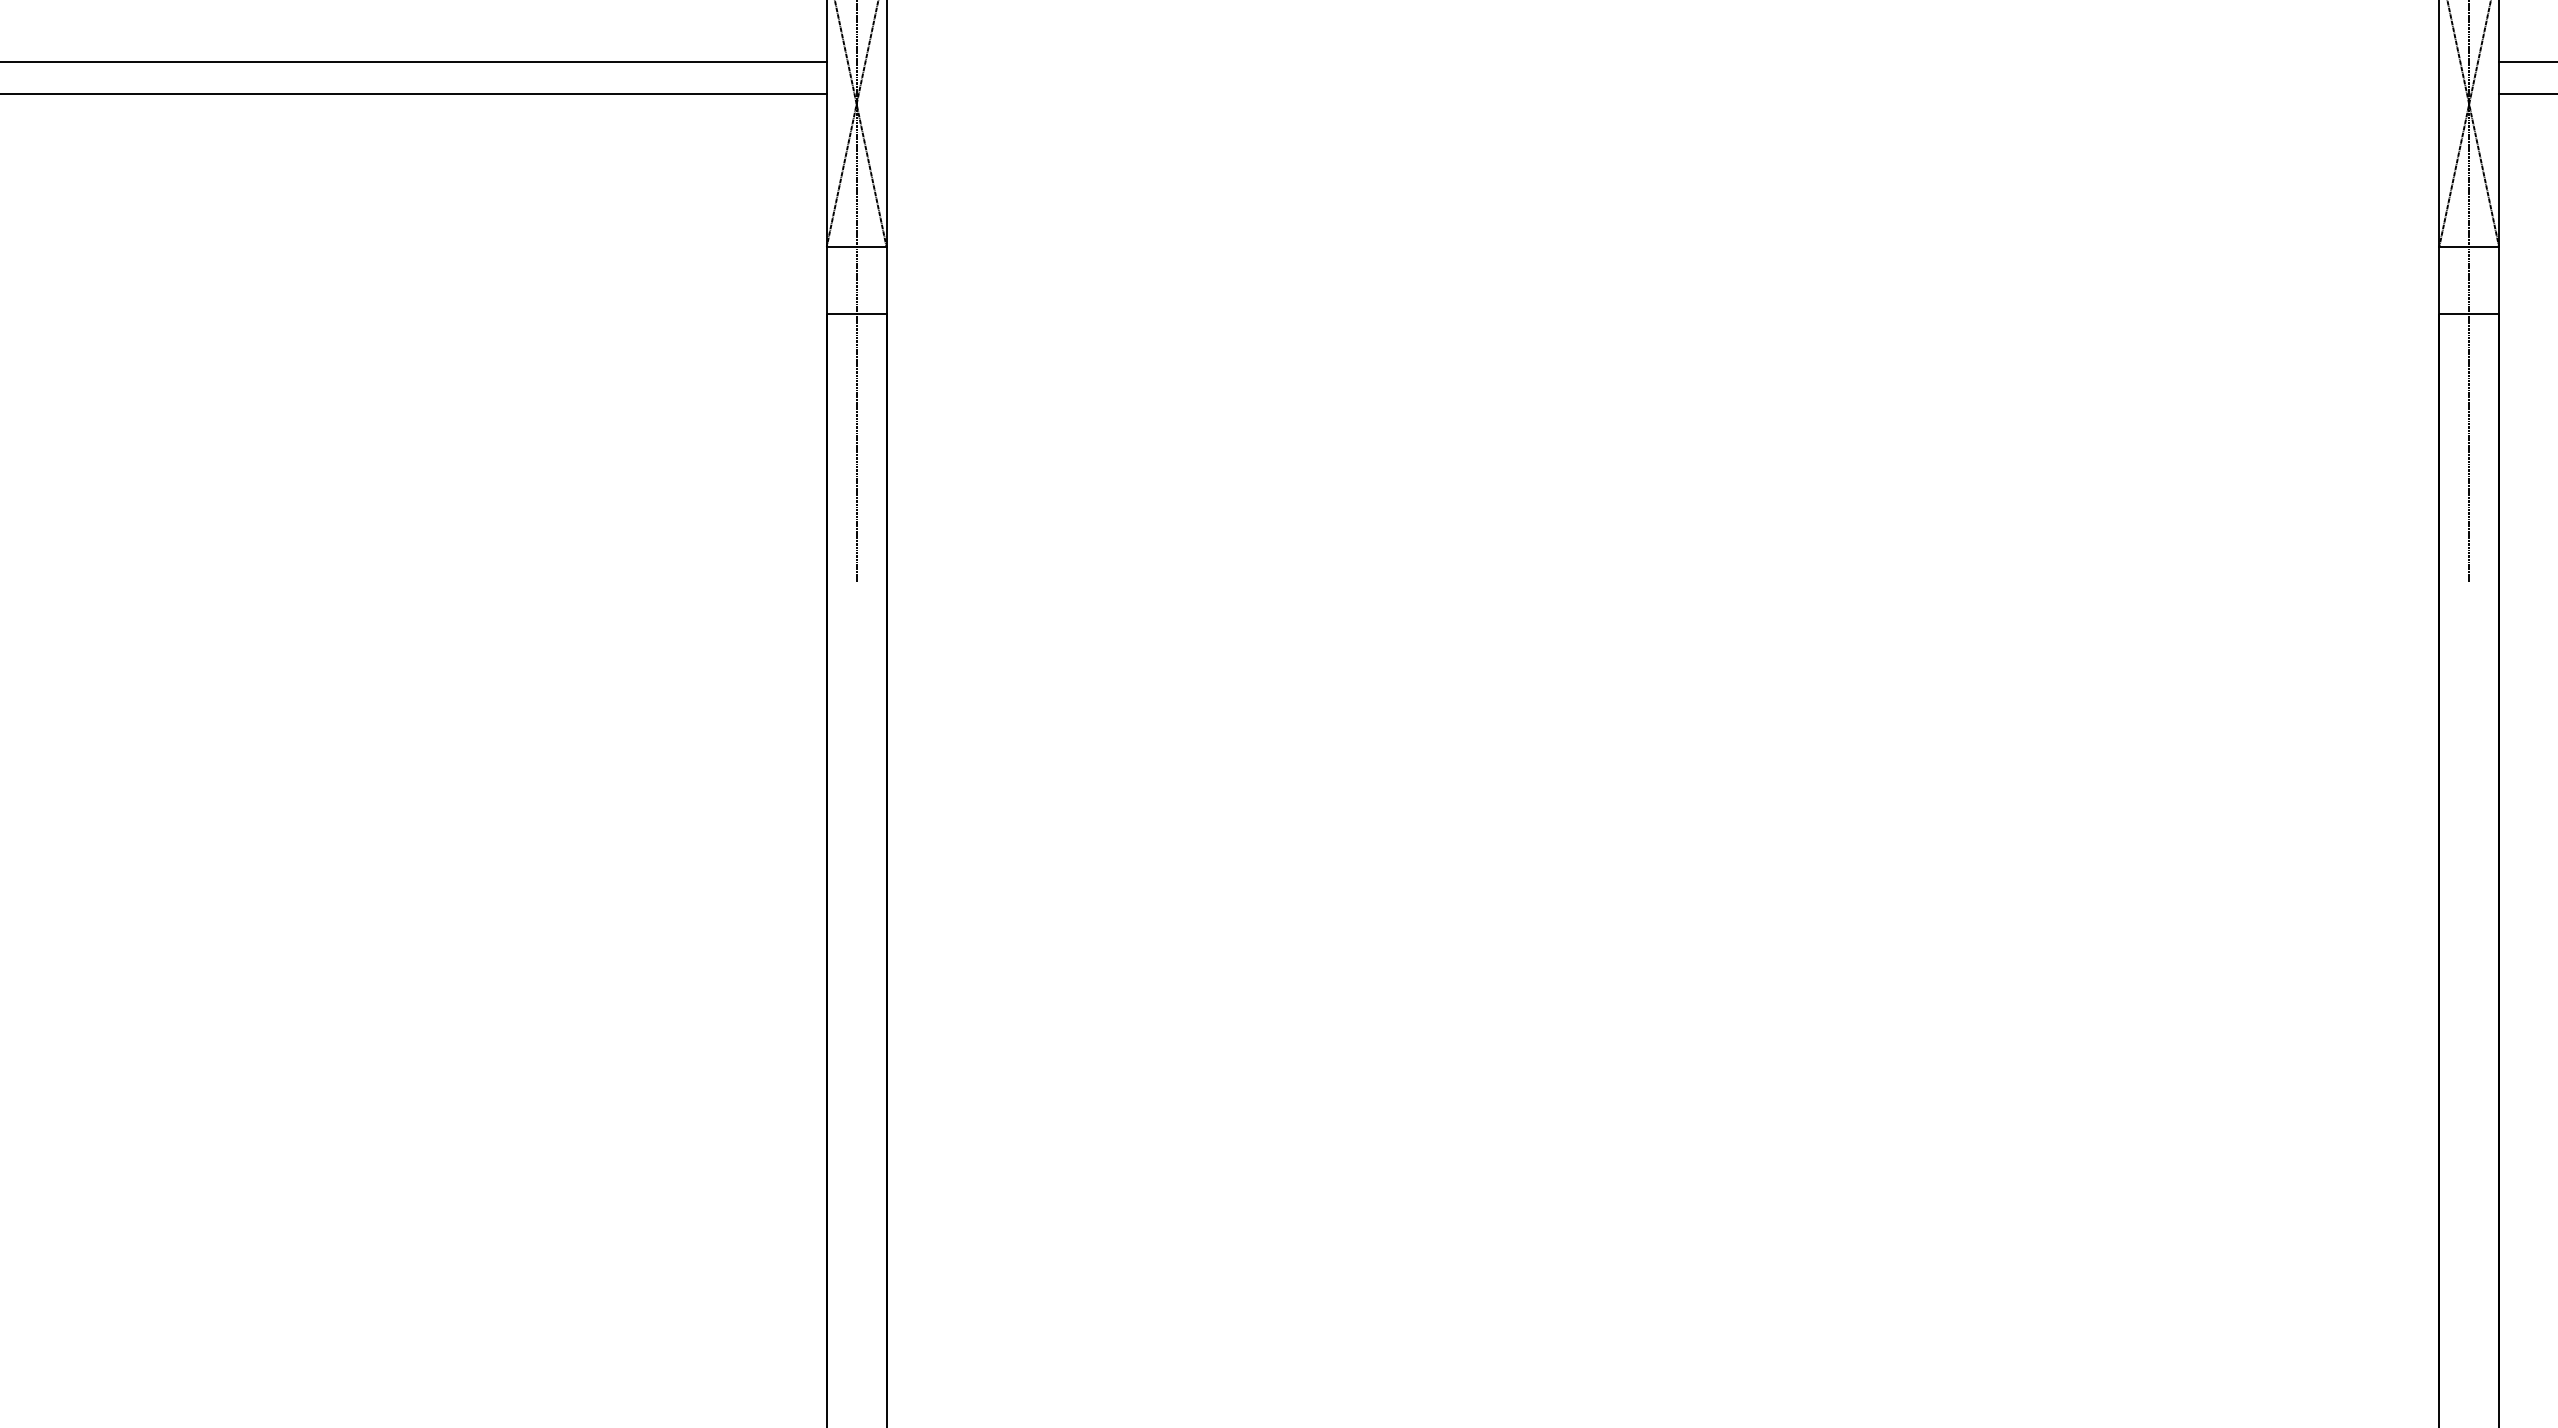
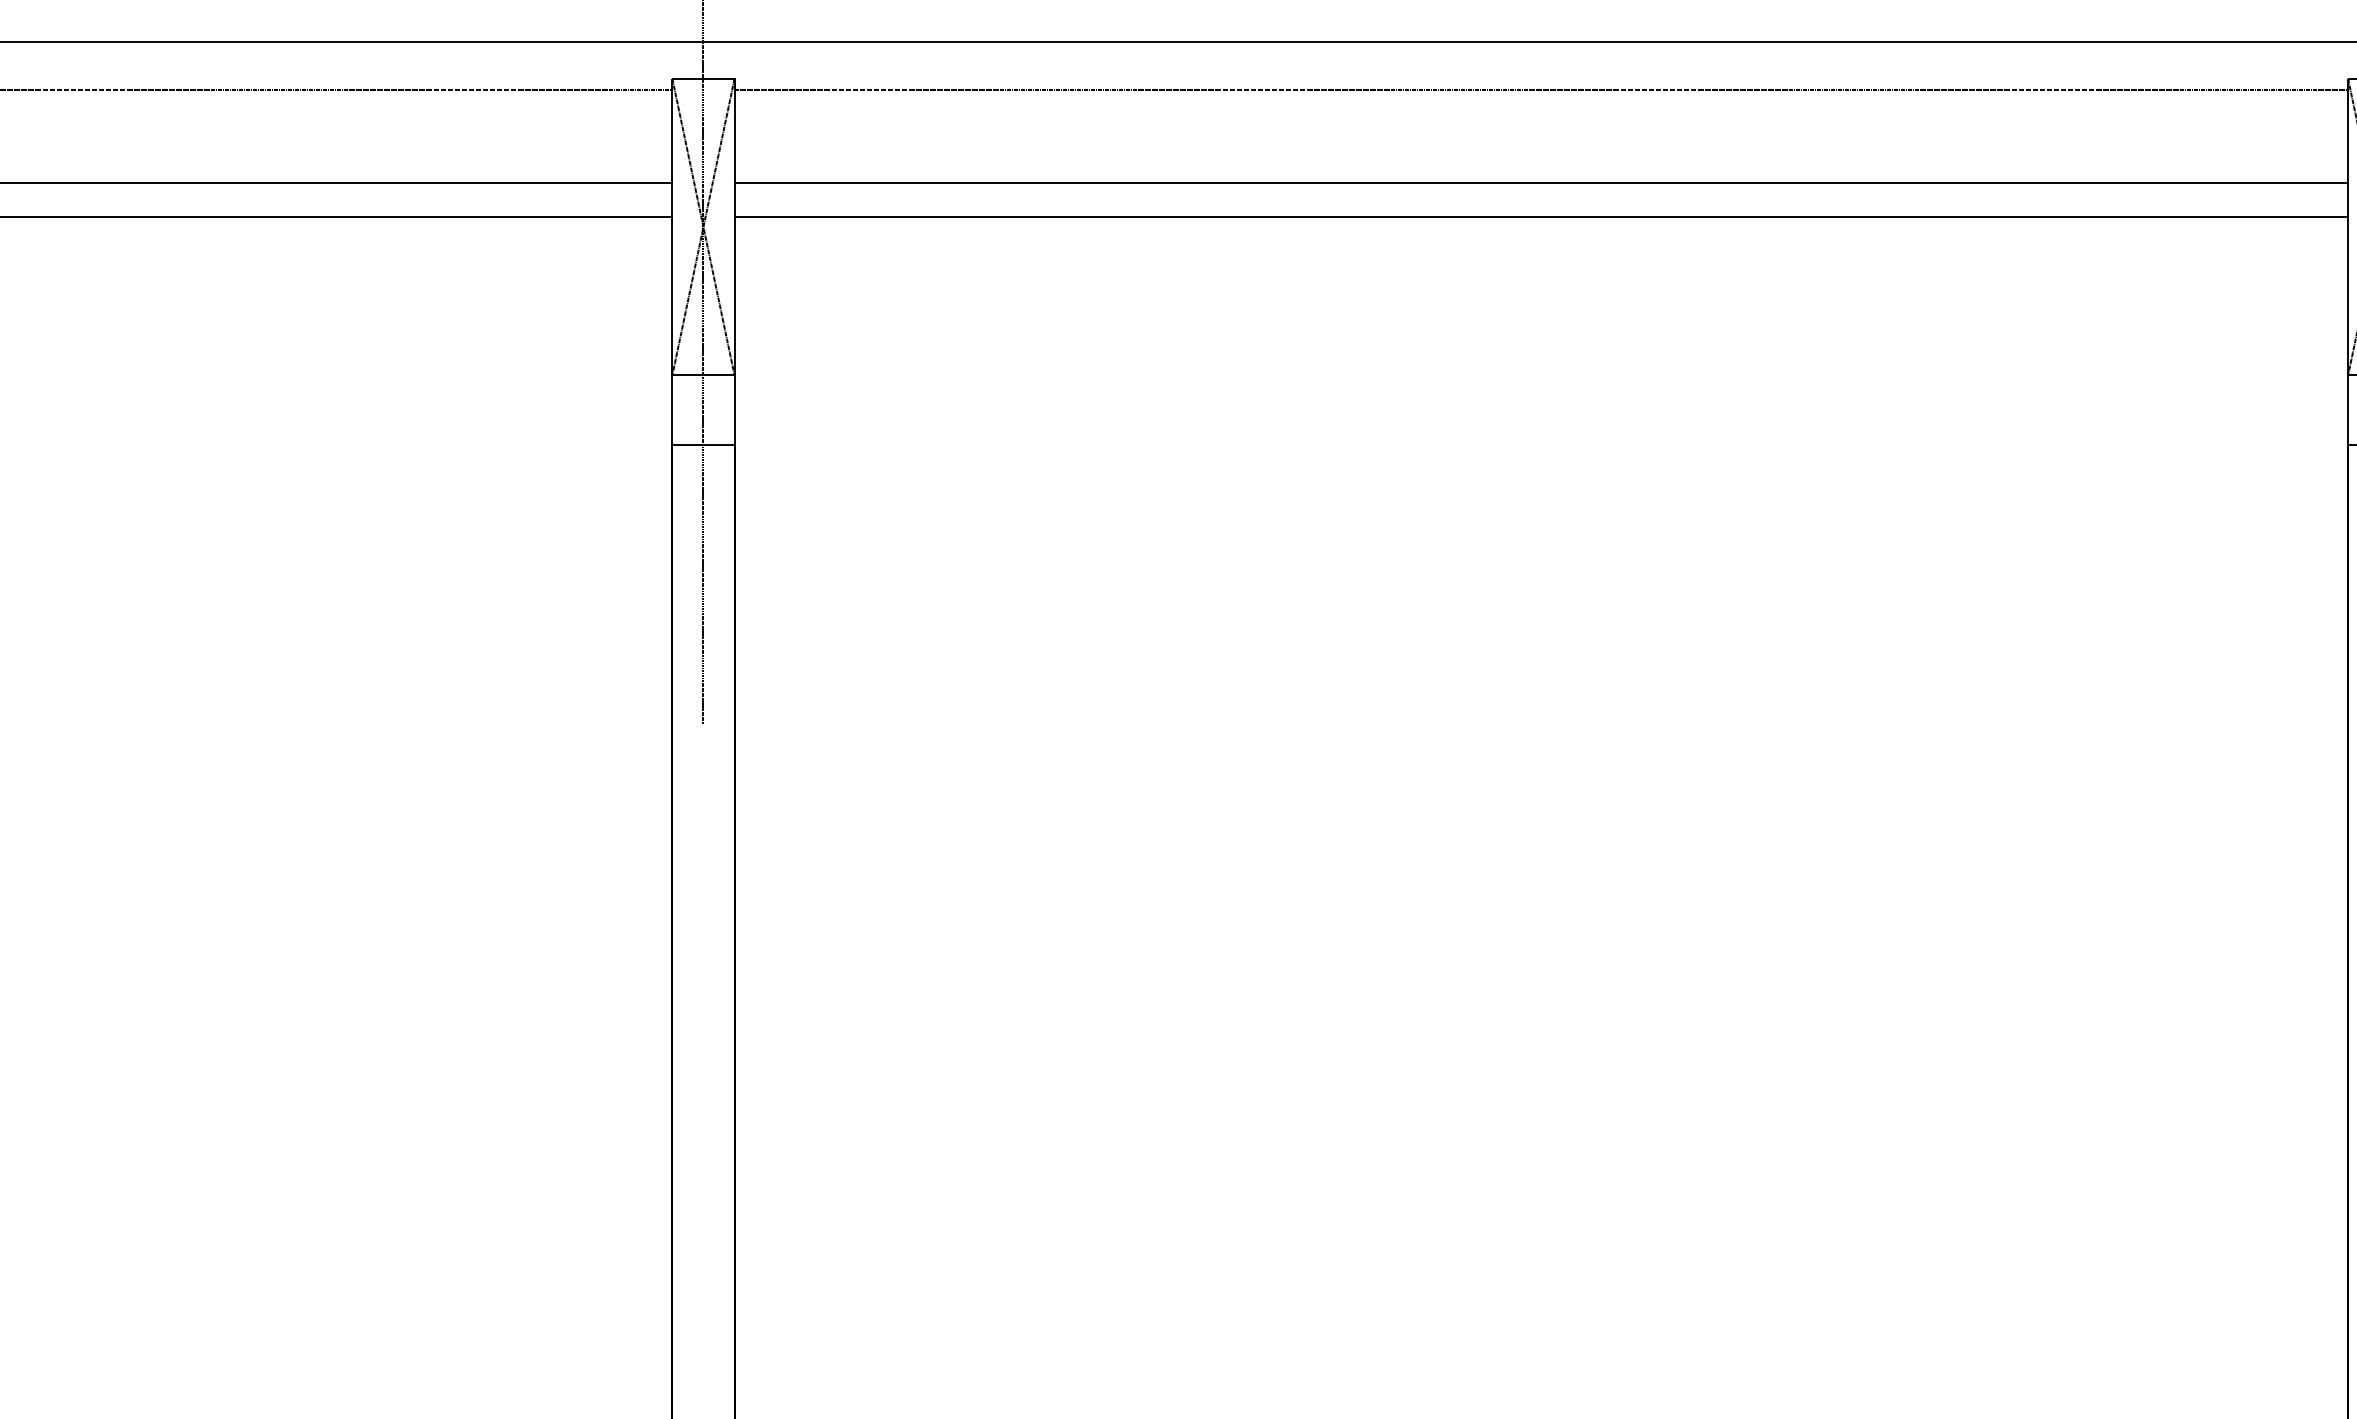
line: (1662, 61) -> (1540, 182), added
line: (1662, 94) -> (1540, 216), added

